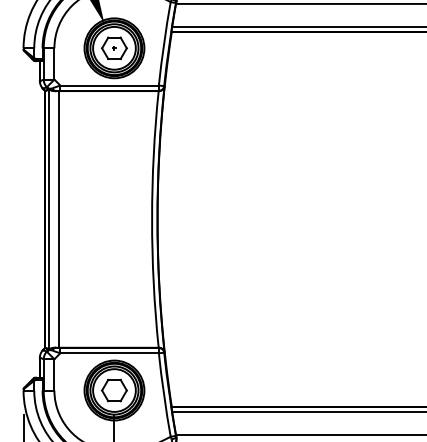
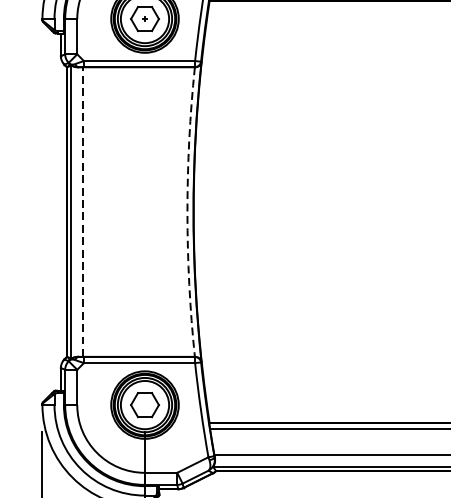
line: (59, 218) -> (82, 211), solid -> dashed
arc: (152, 219) -> (187, 212), solid -> dashed

